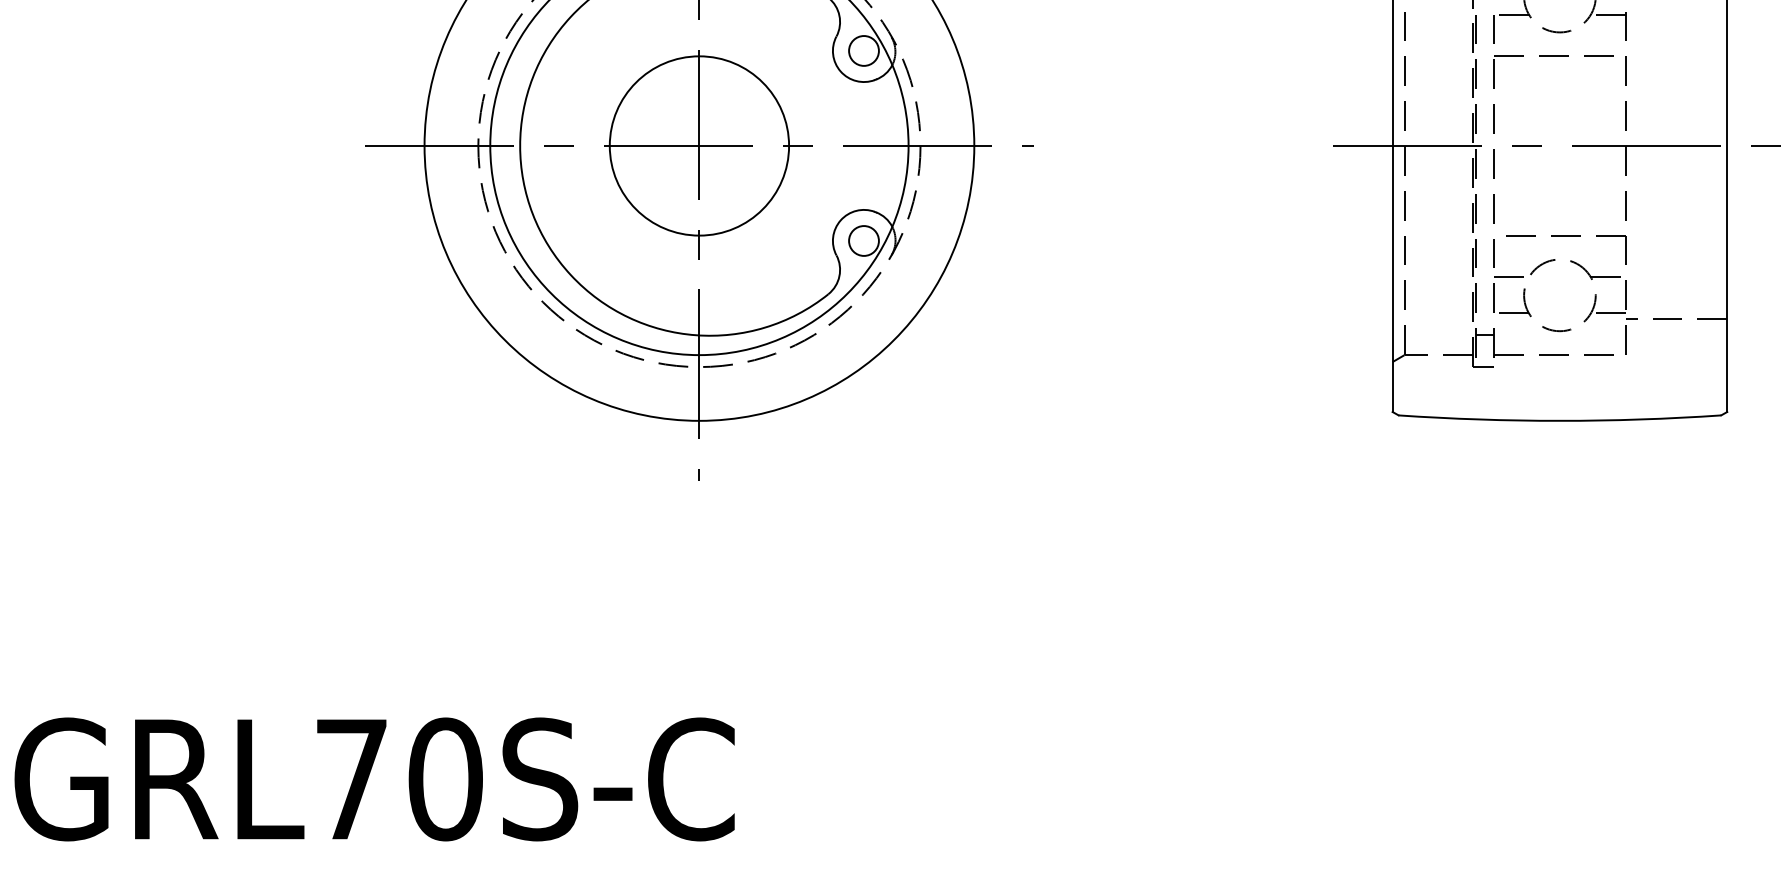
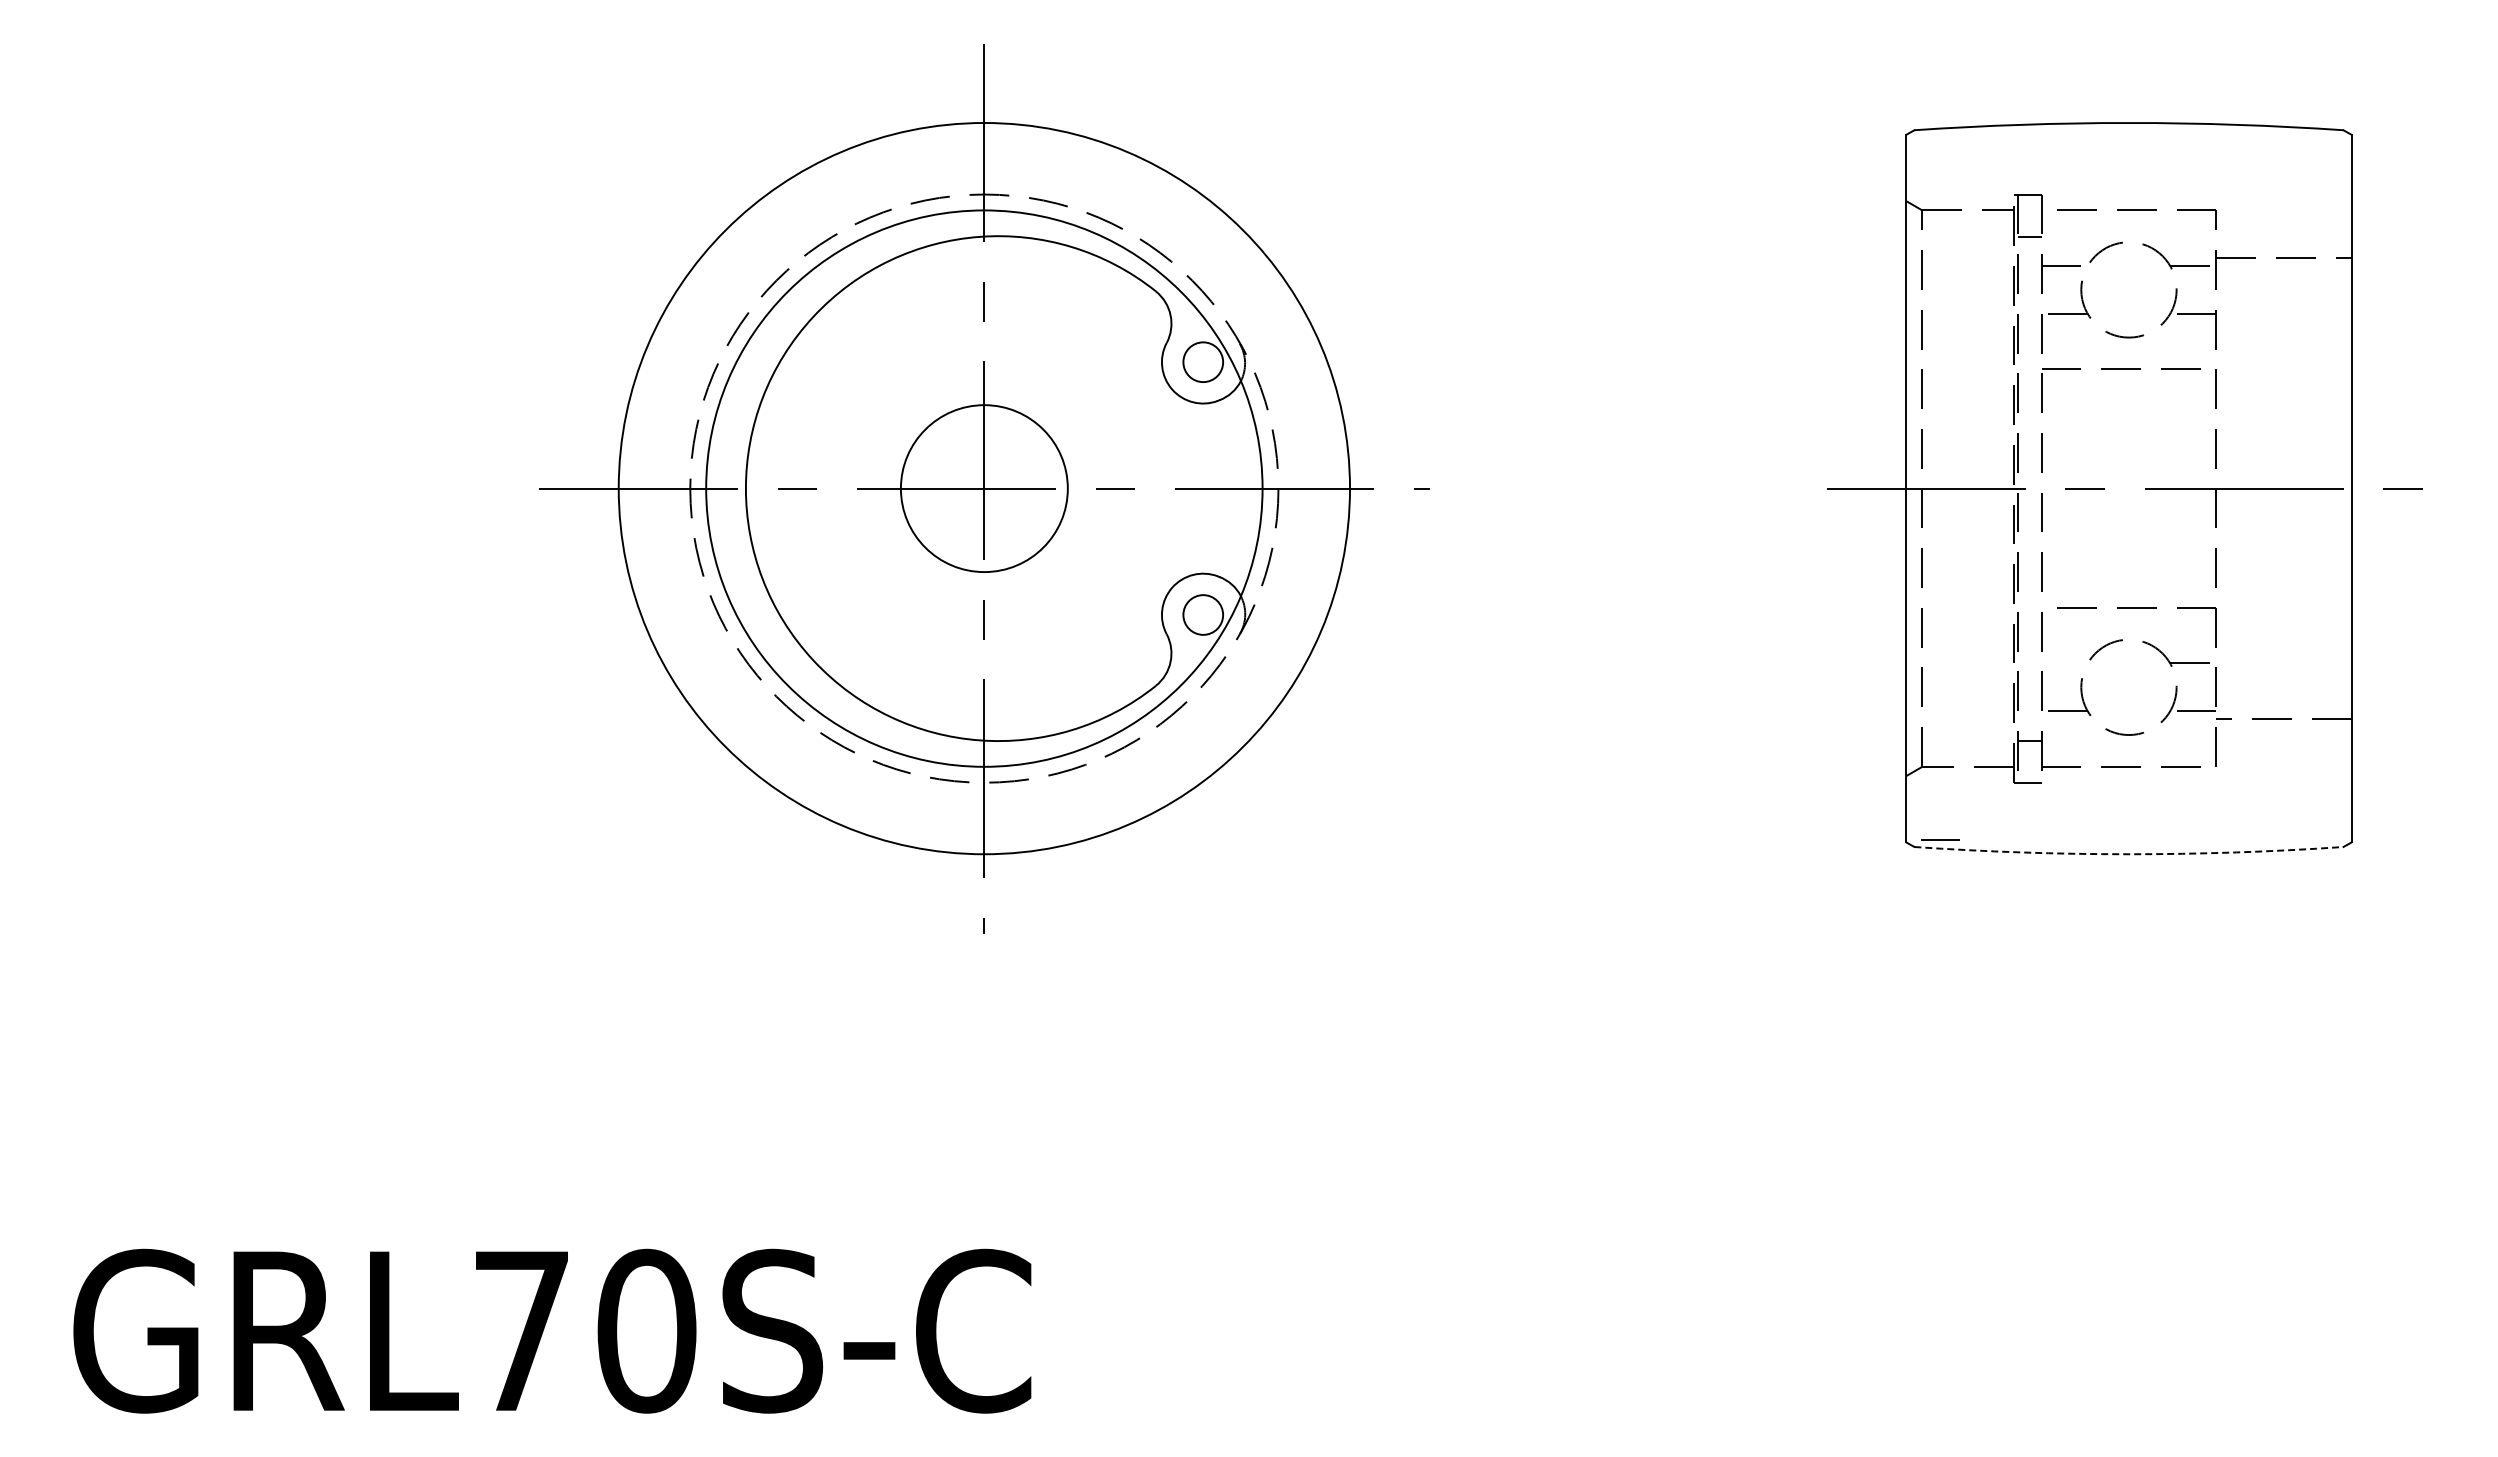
circle: (699, 145) -> (984, 488), size x0.7
line: (1509, 276) -> (1940, 839), moved
arc: (1559, 421) -> (2128, 854), solid -> dashed

